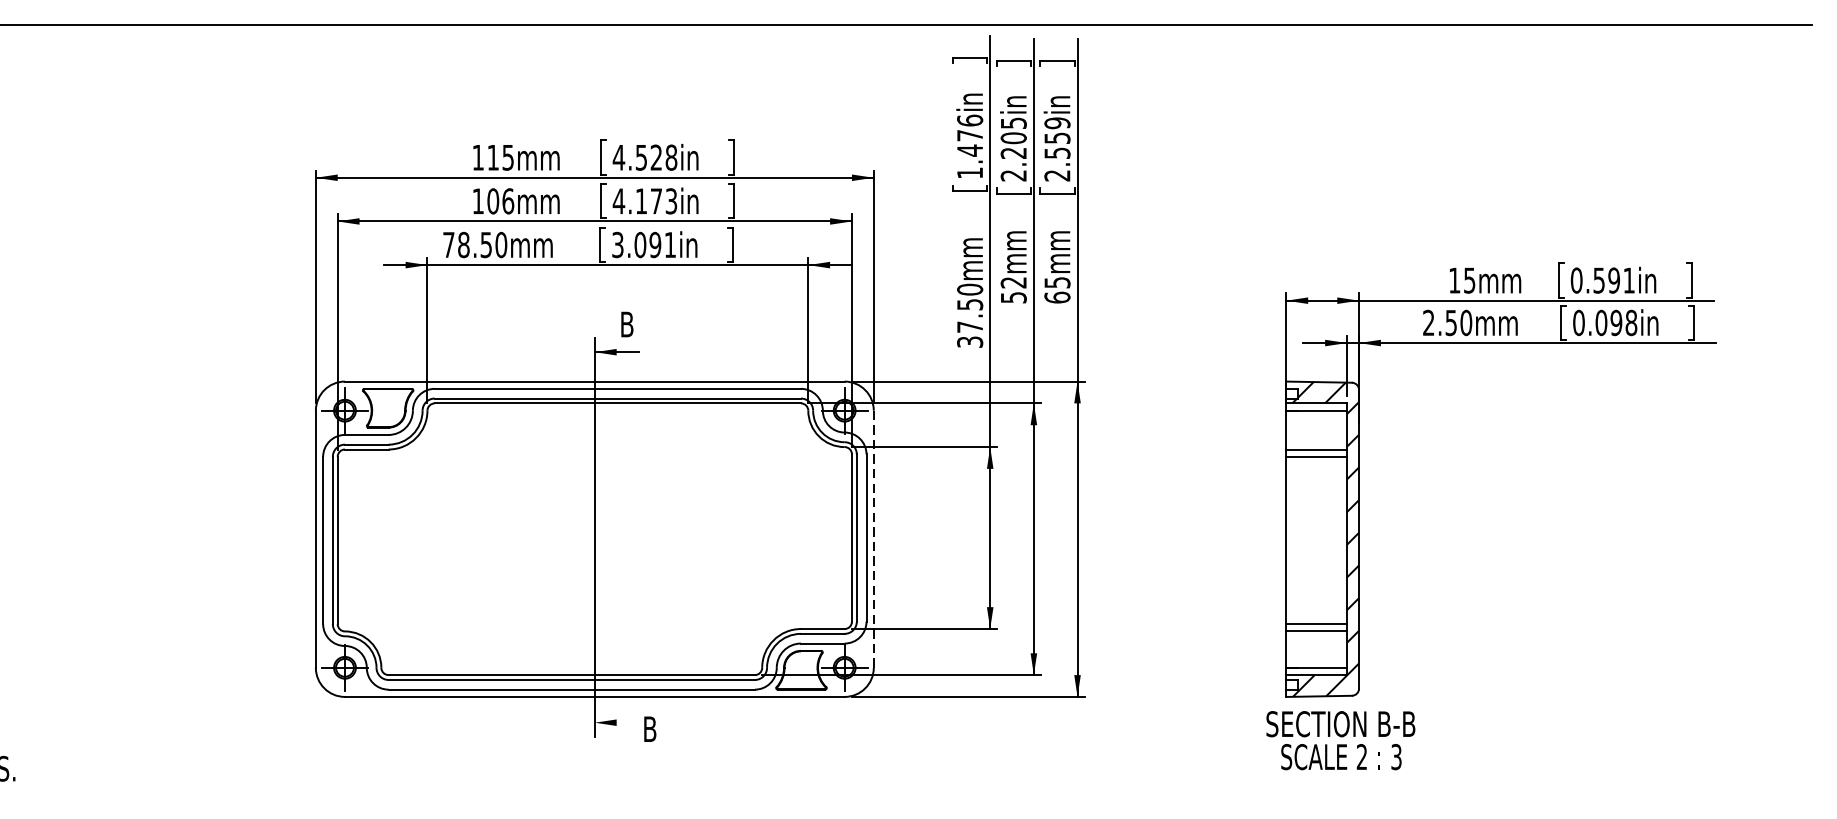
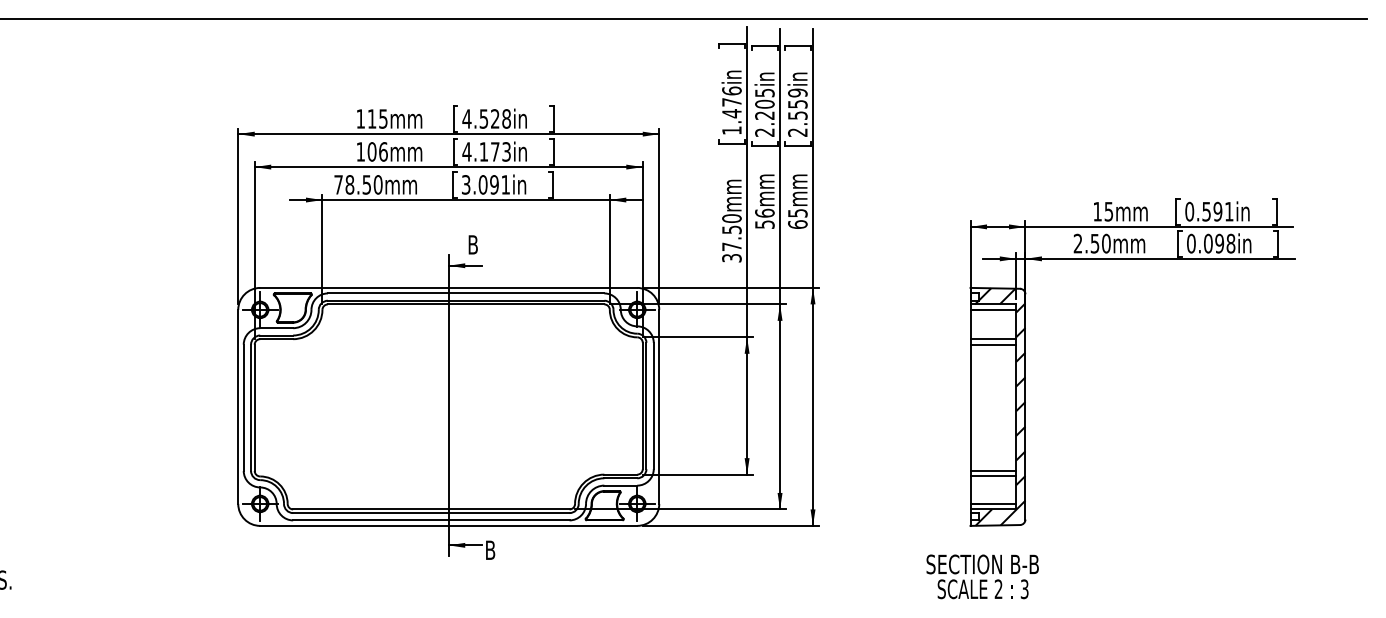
text: (1013, 281) -> (764, 212), 52mm -> 56mm
line: (874, 540) -> (659, 407), dashed -> solid
line: (615, 722) -> (464, 545), added
text: (1340, 740) -> (982, 576), moved

